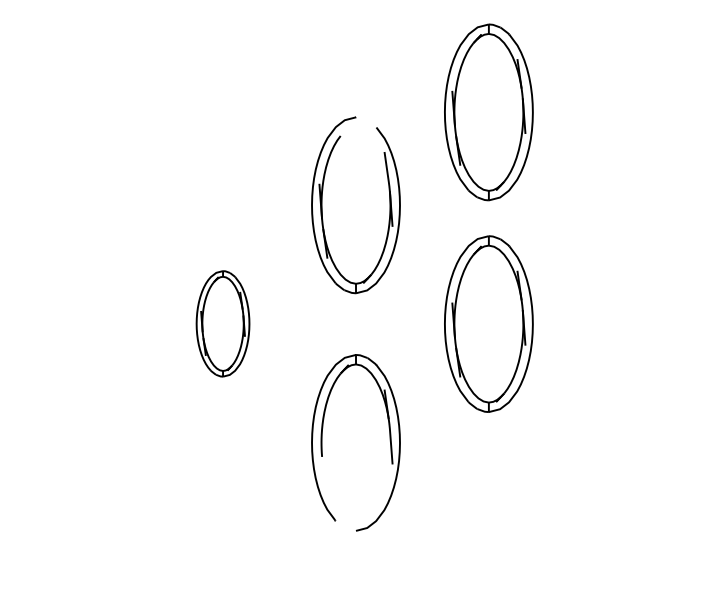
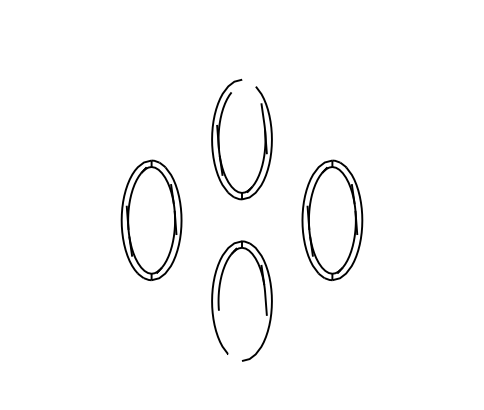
part: (489, 112) -> (332, 76), removed
part: (222, 322) -> (151, 219), size x1.67

